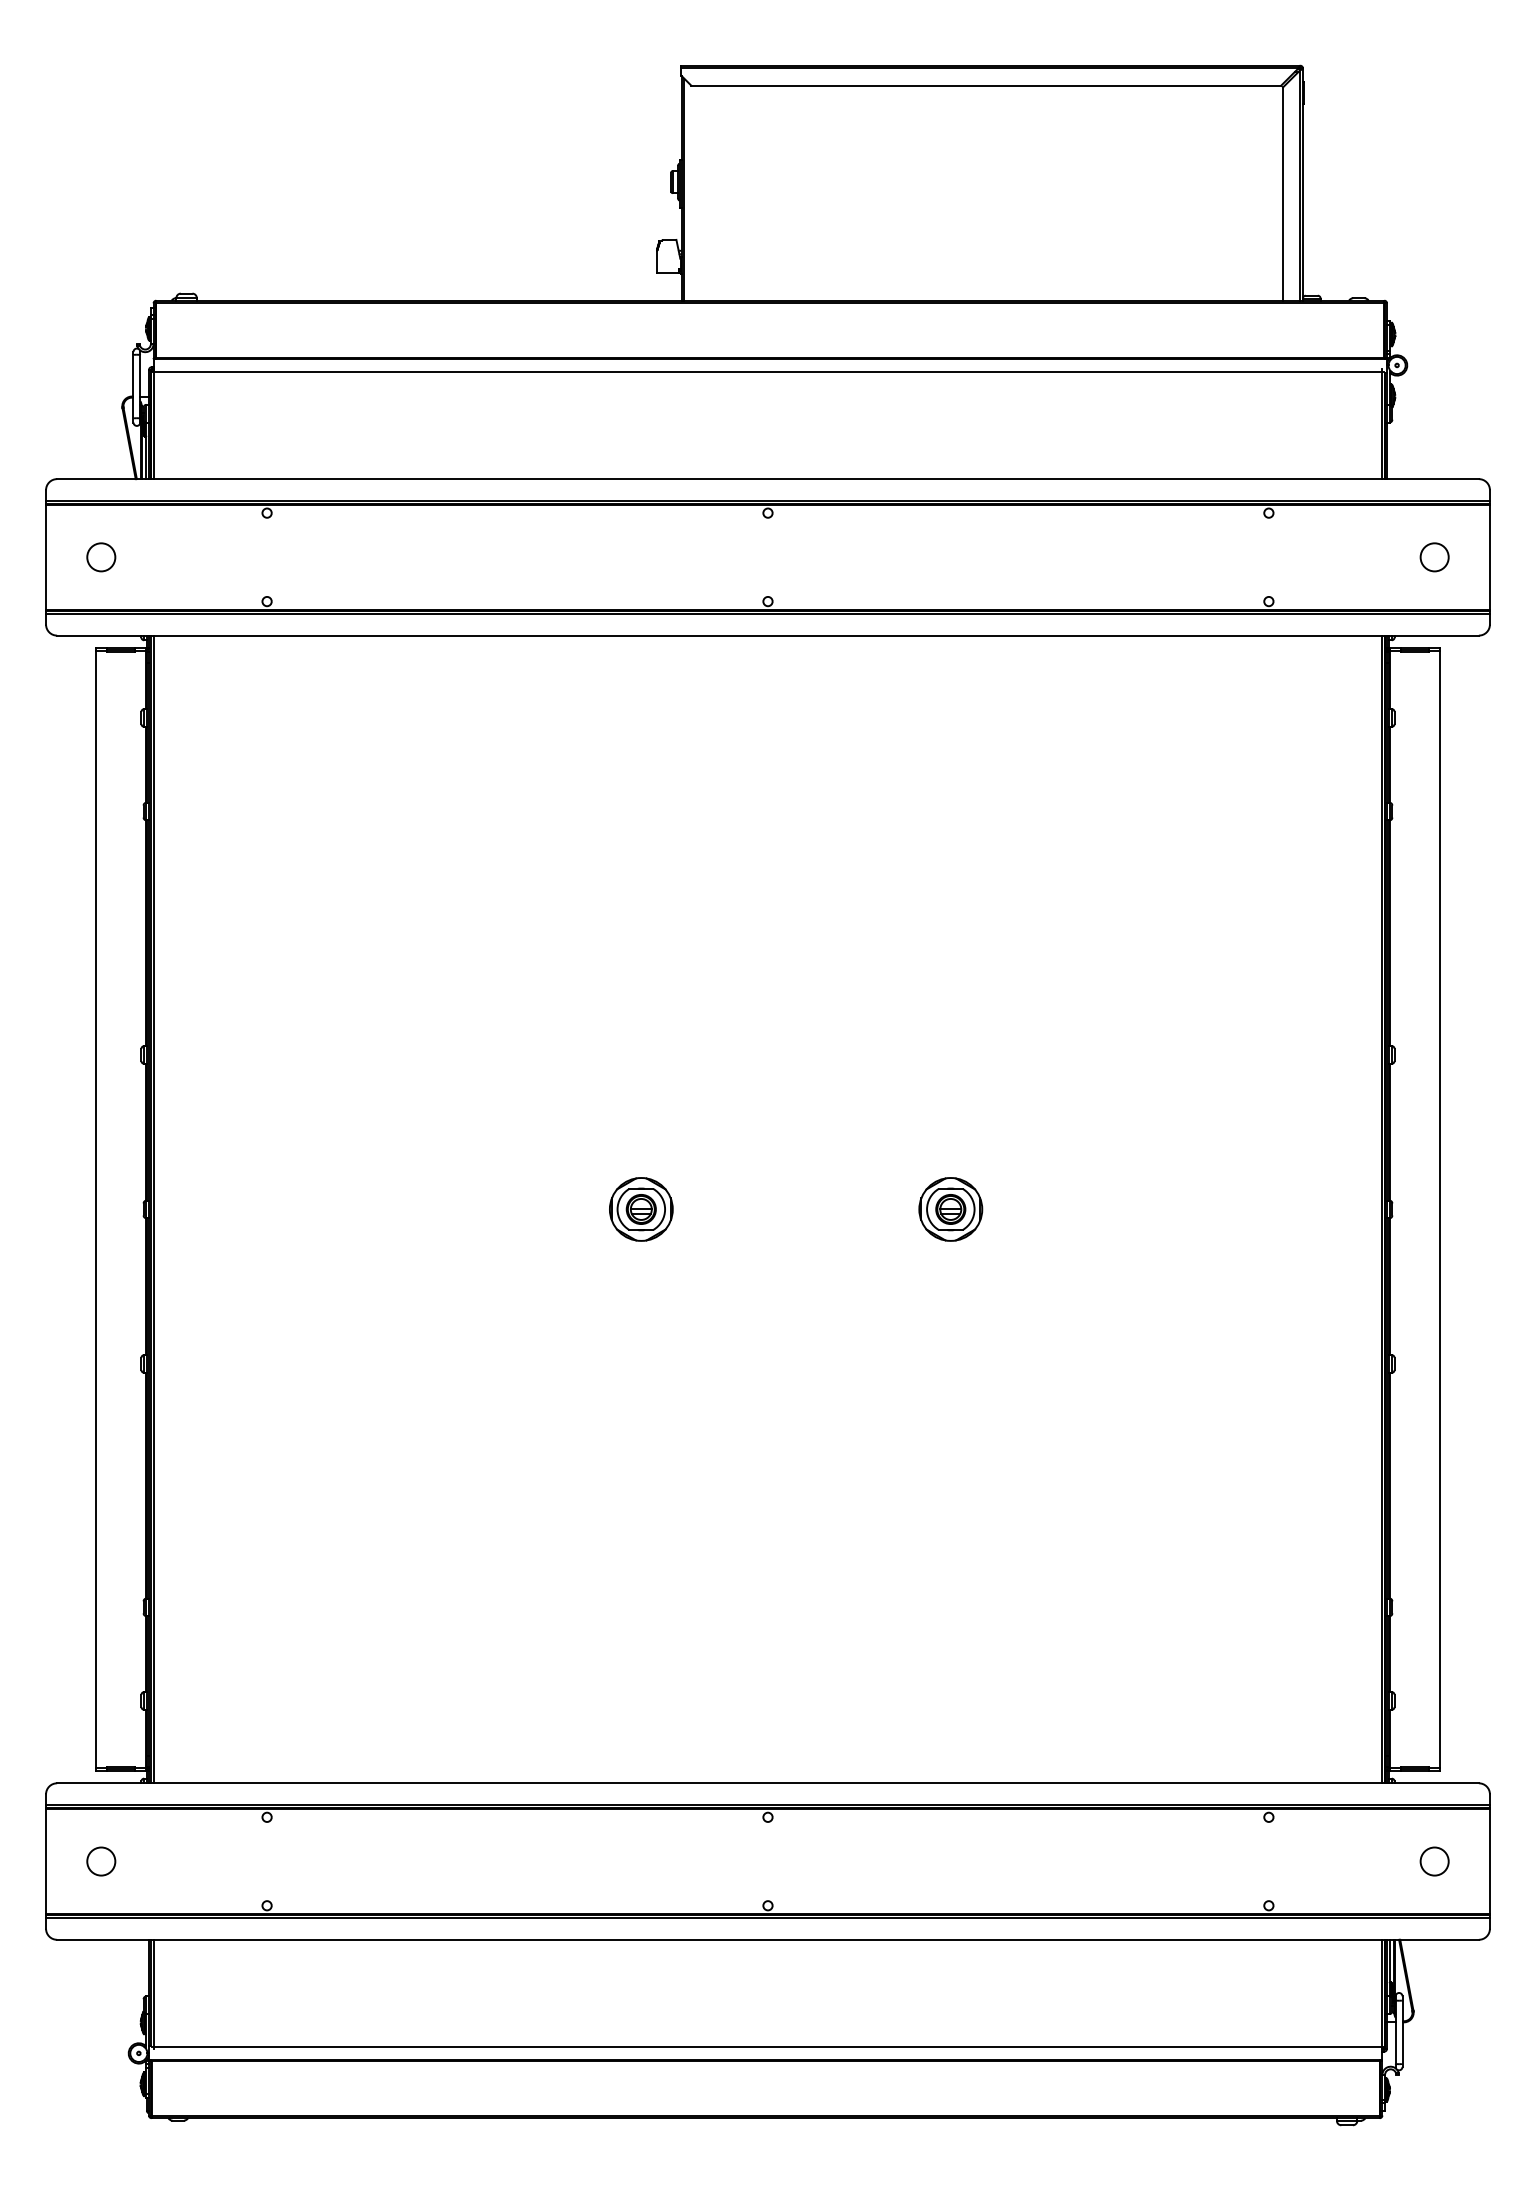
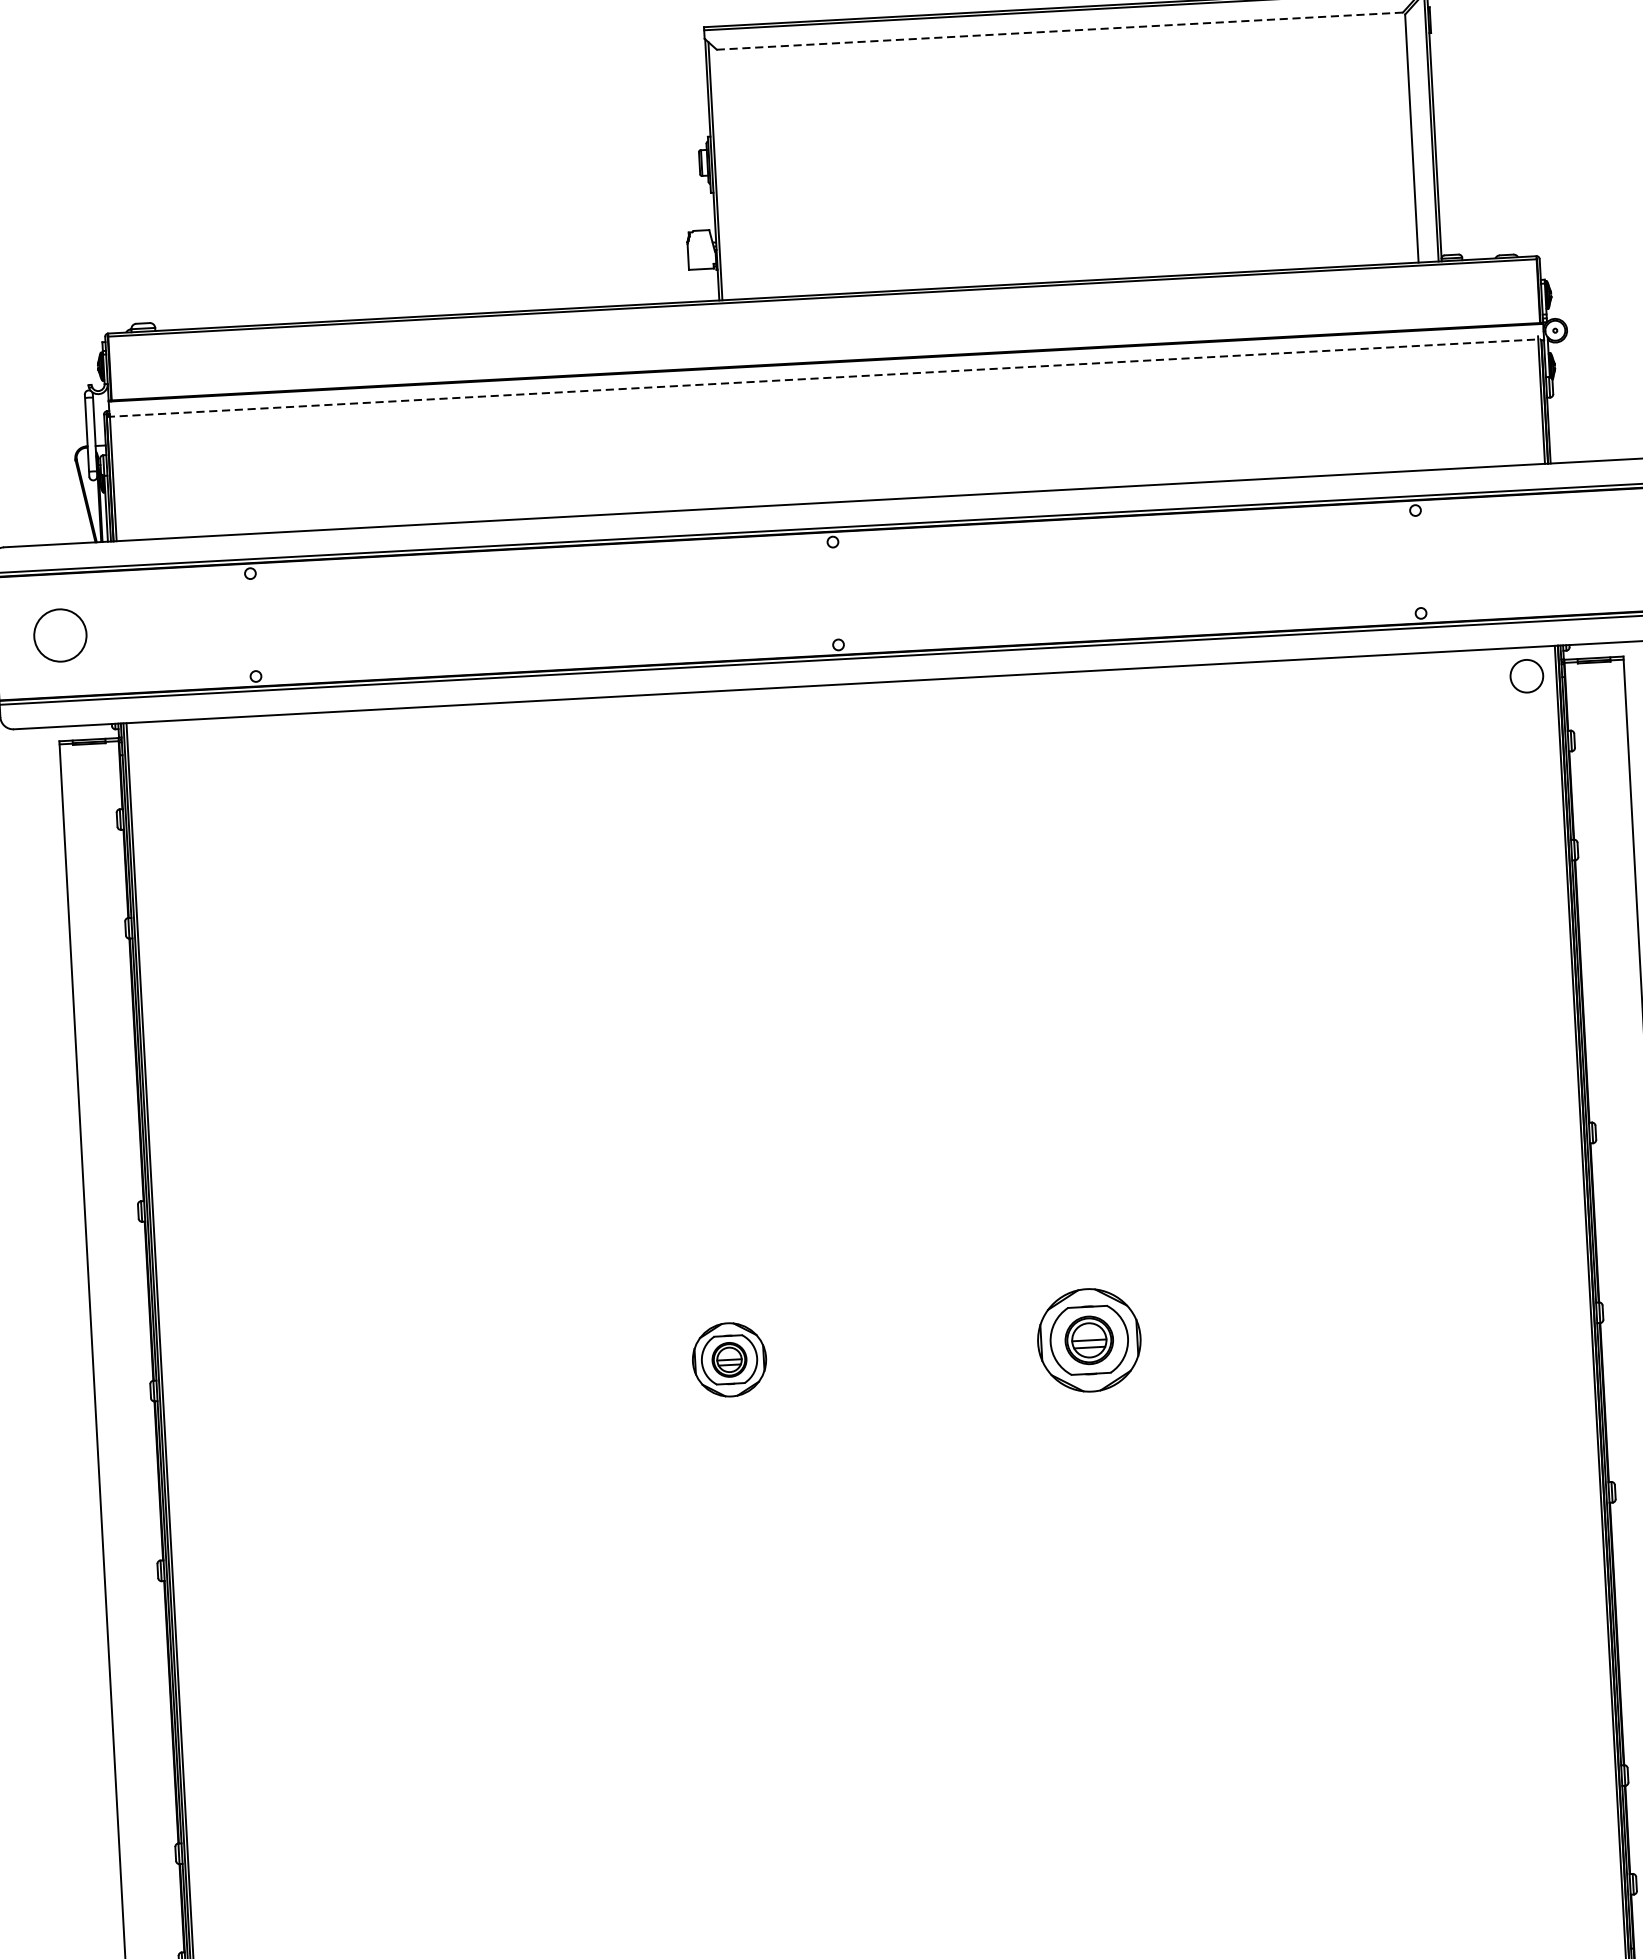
line: (986, 85) -> (1060, 30), solid -> dashed
line: (767, 372) -> (823, 378), solid -> dashed
circle: (101, 557) -> (60, 635), size x1.6
circle: (1434, 557) -> (1526, 676), moved
part: (950, 1209) -> (1089, 1340), size x1.4

